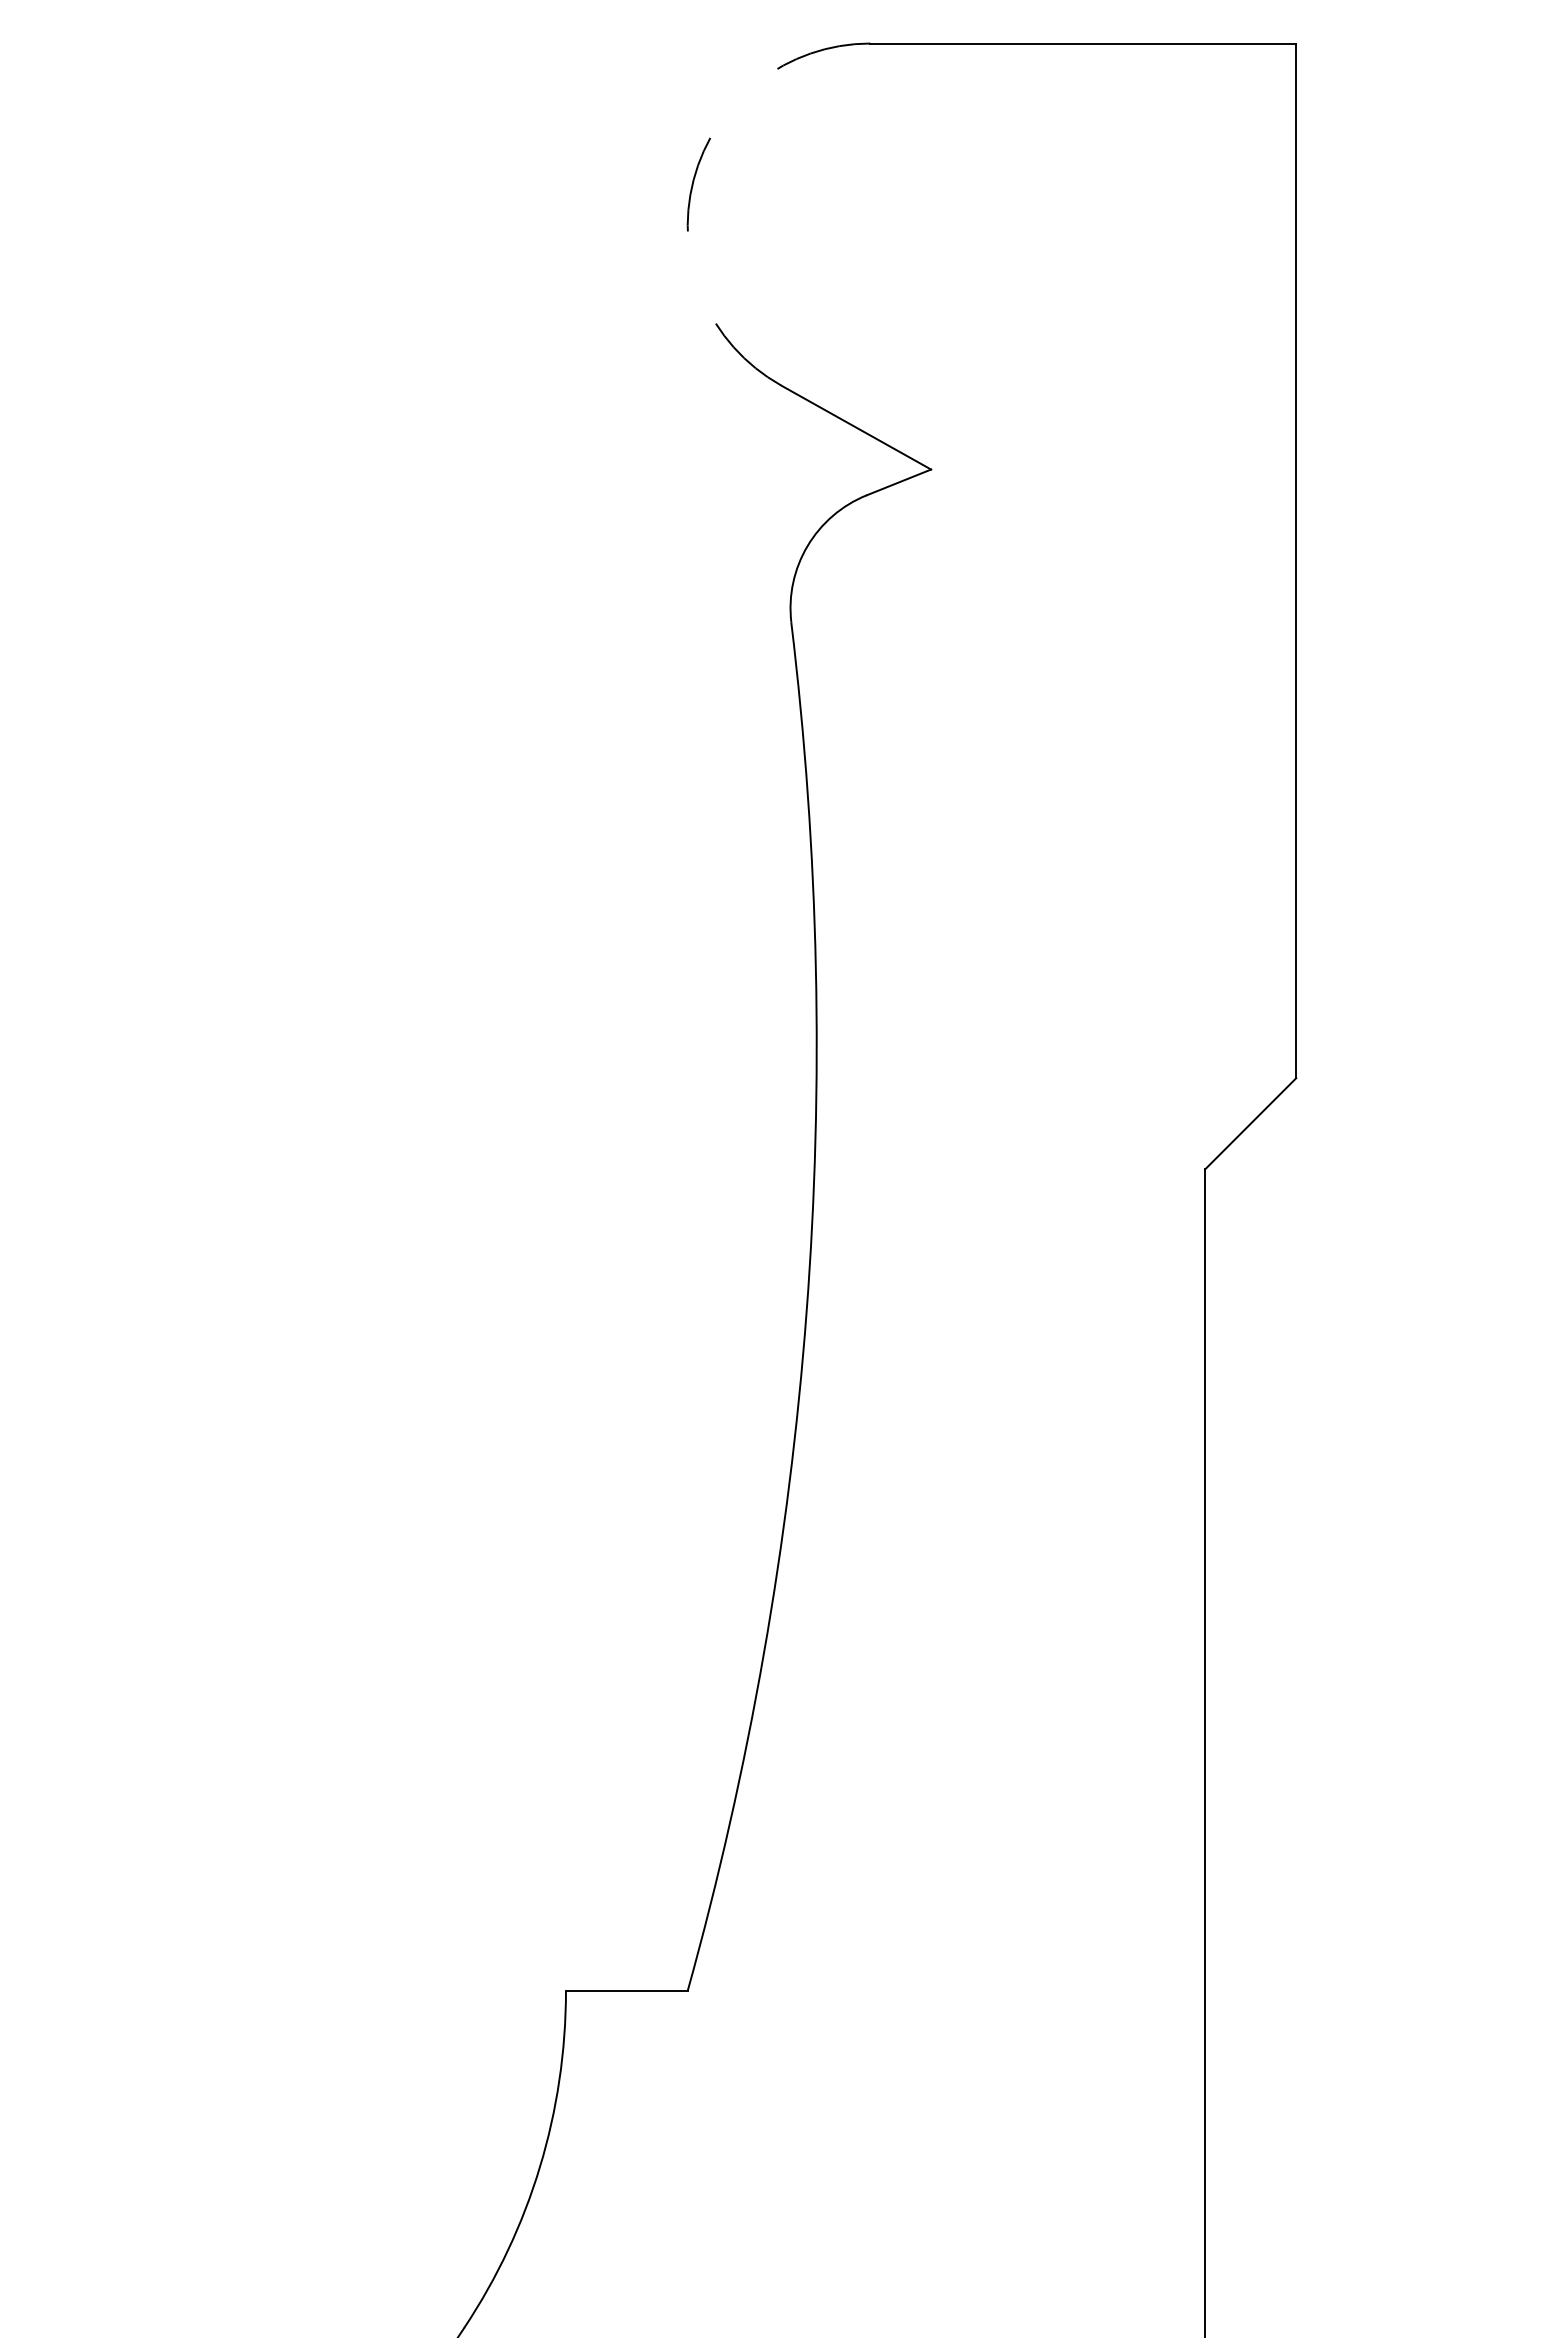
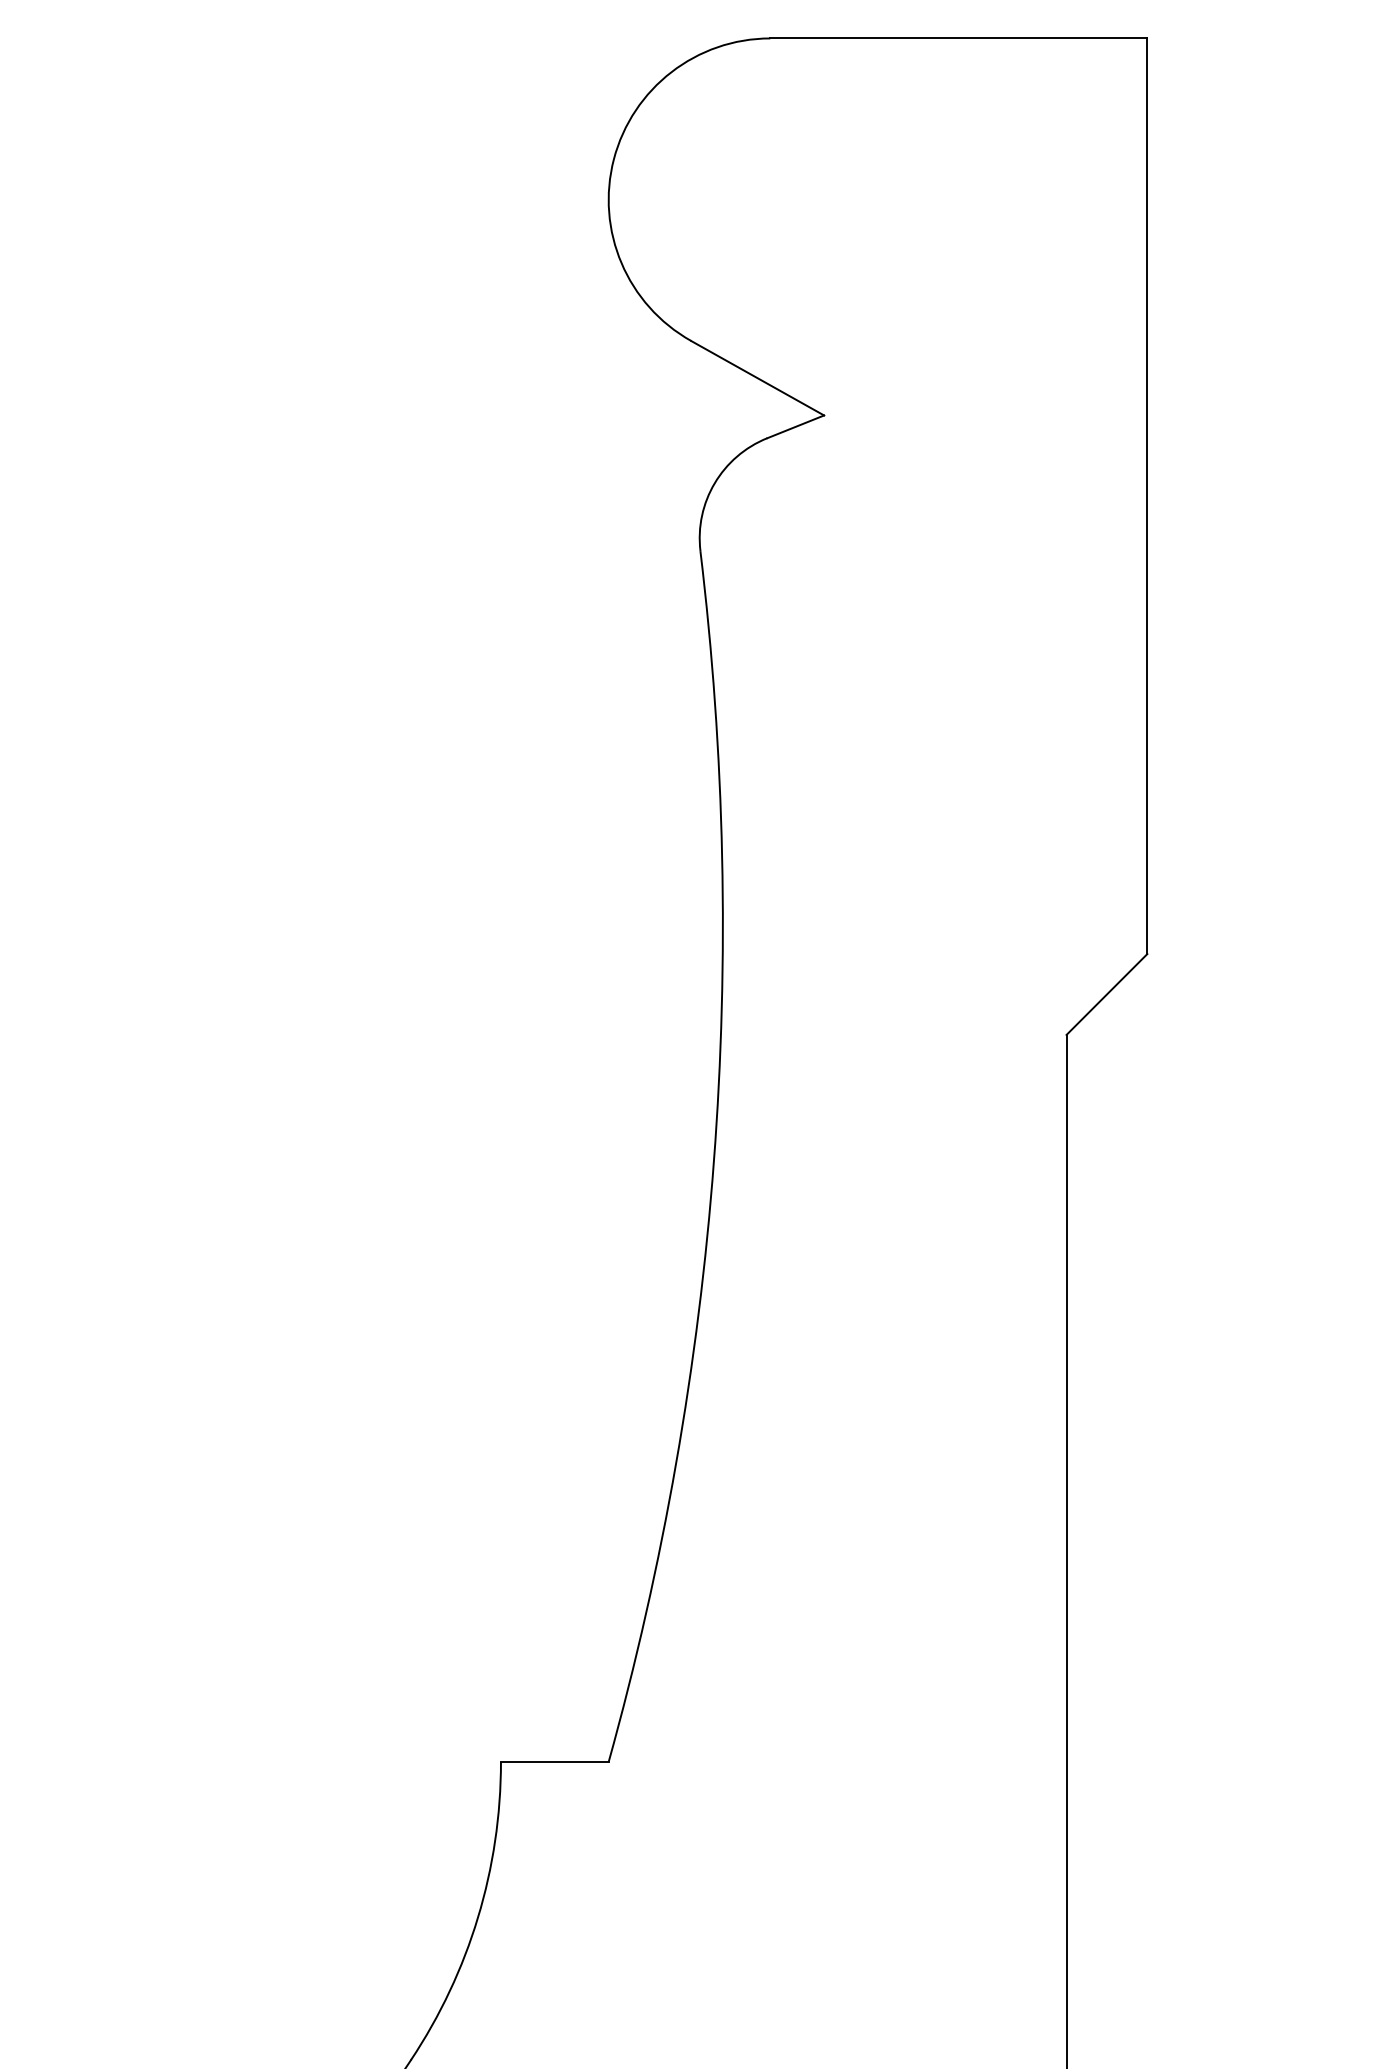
arc: (693, 179) -> (613, 158), dashed -> solid

